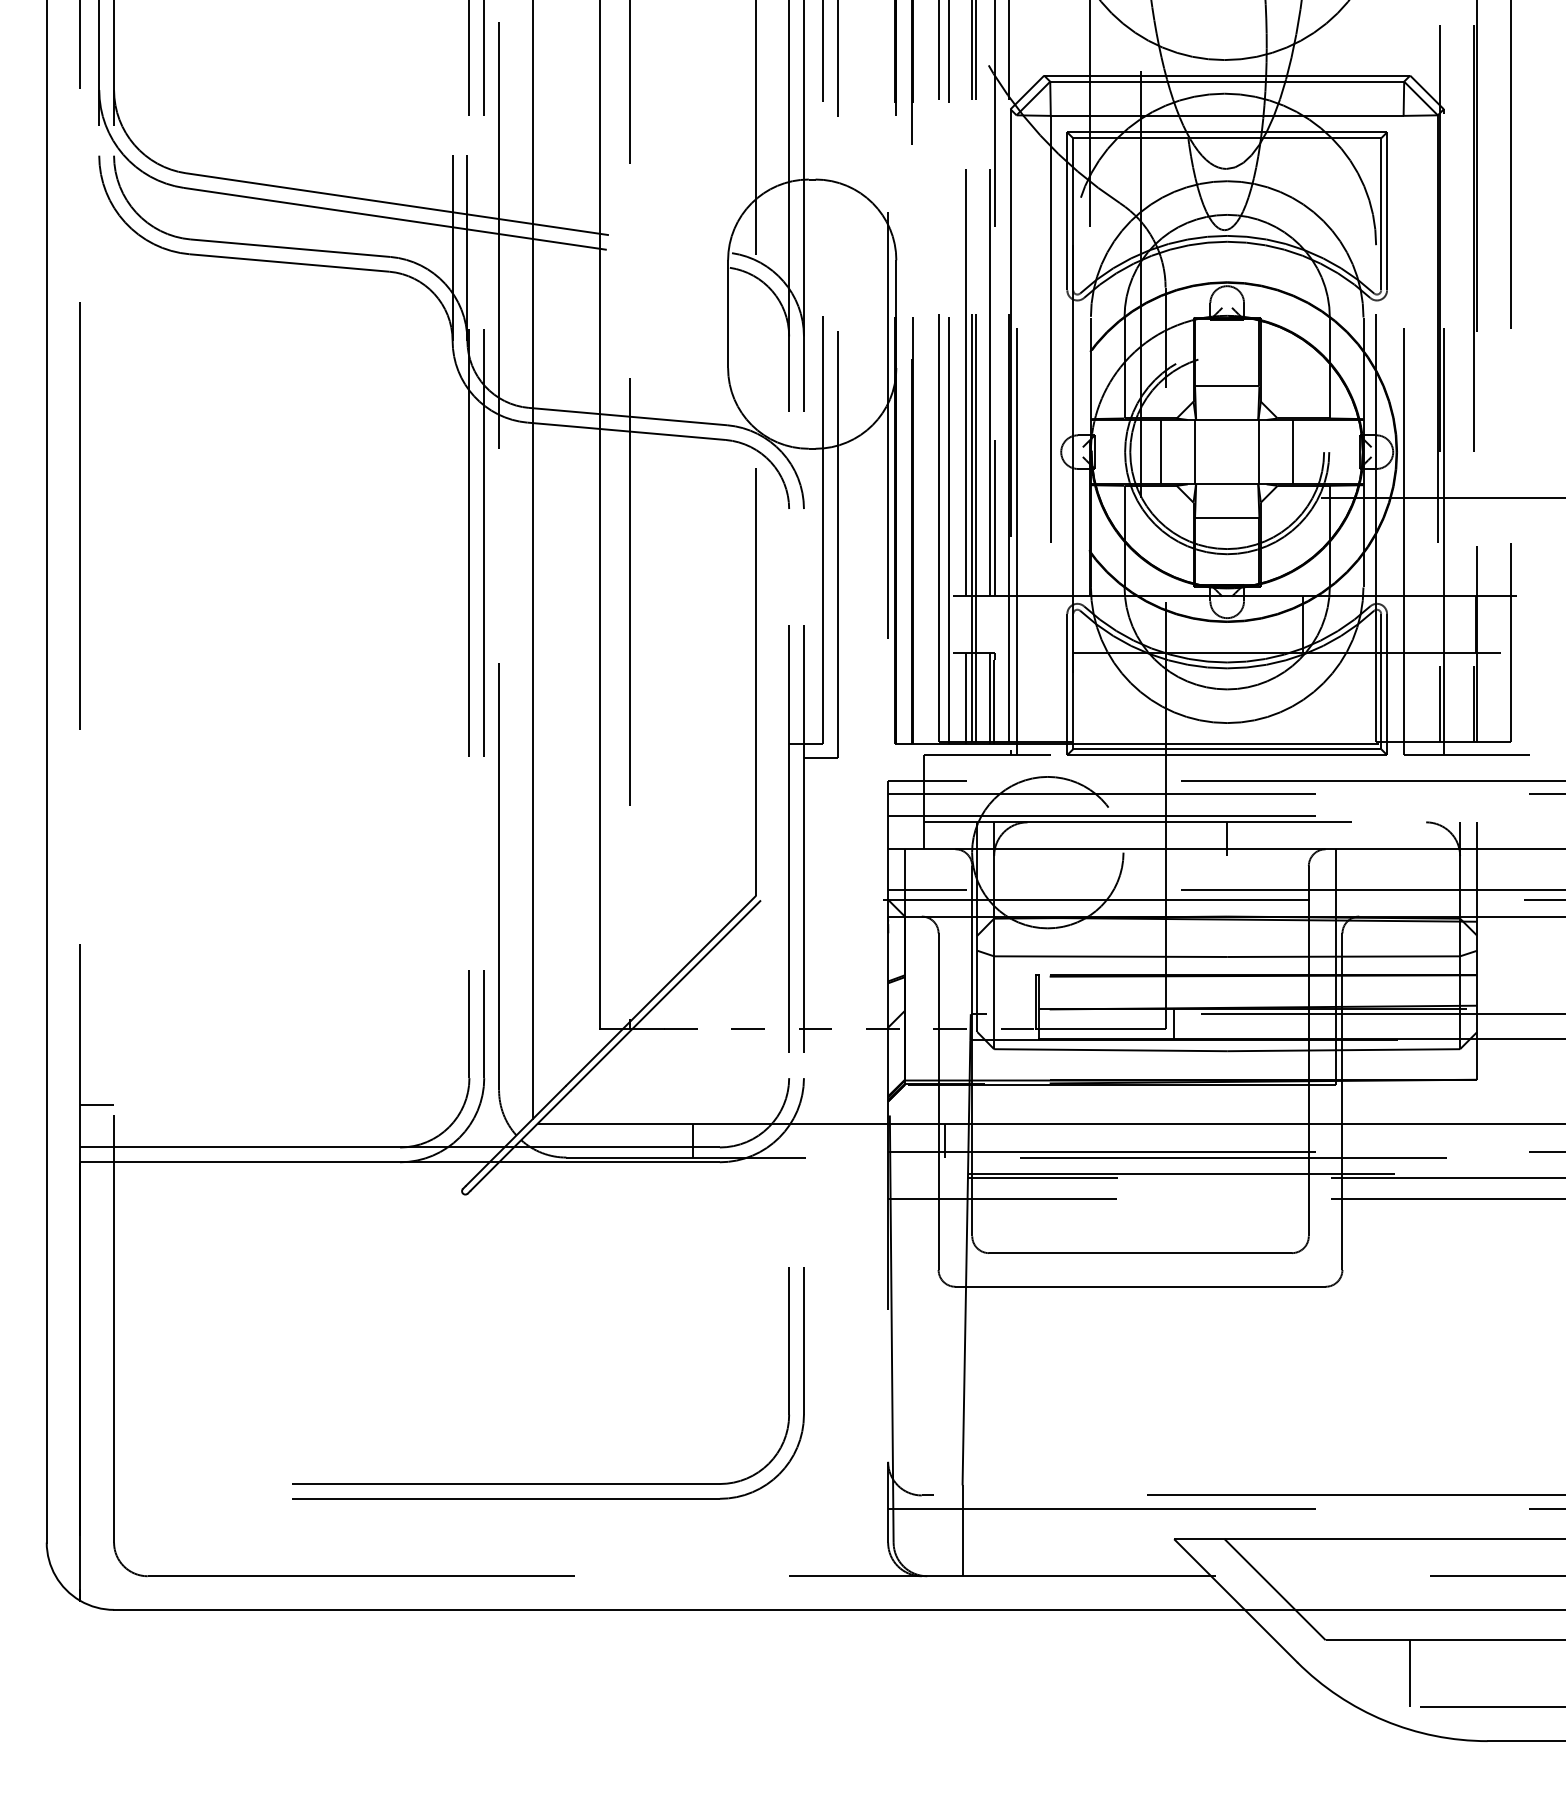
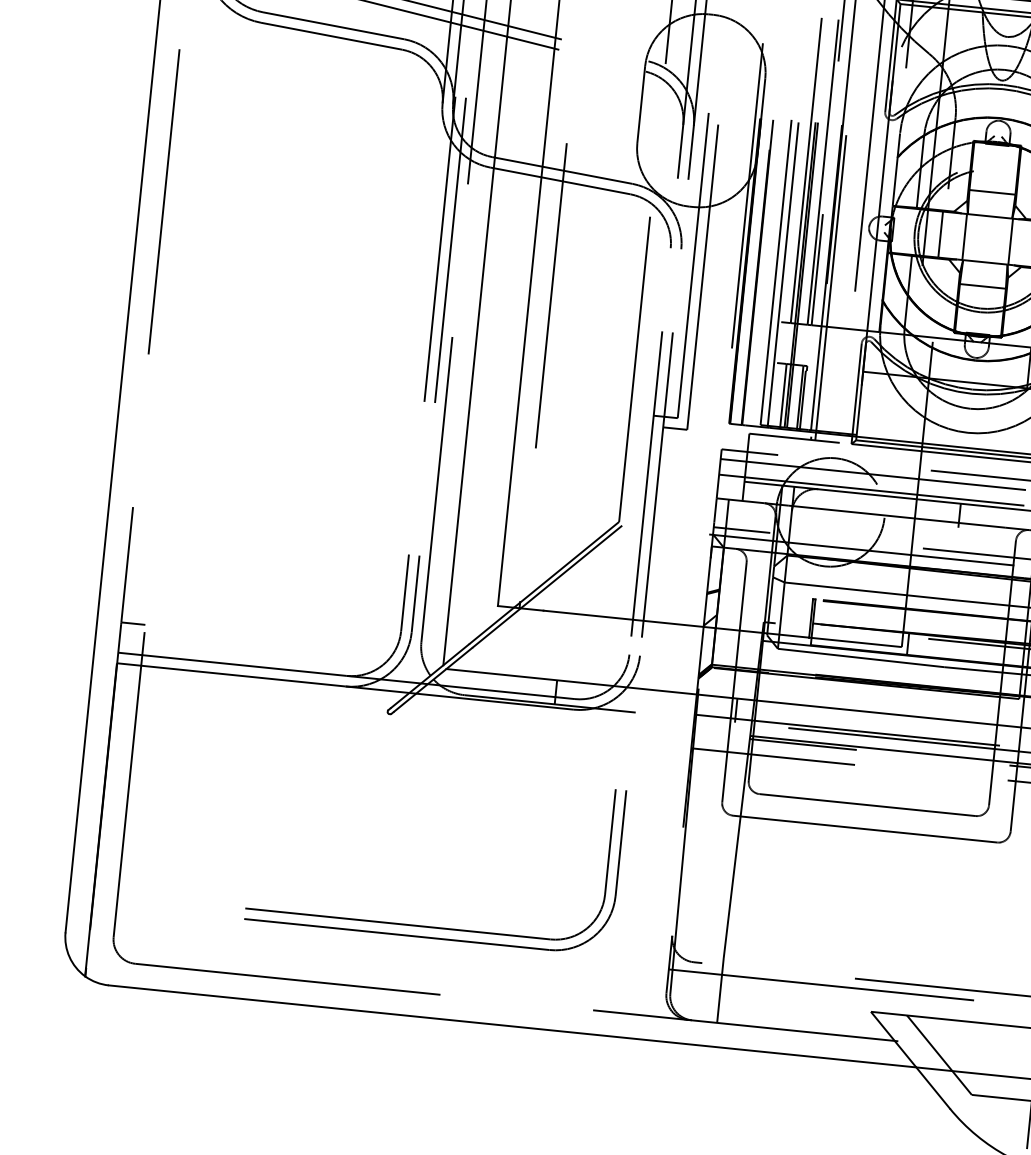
line: (849, 1029) -> (676, 624), dashed -> solid

